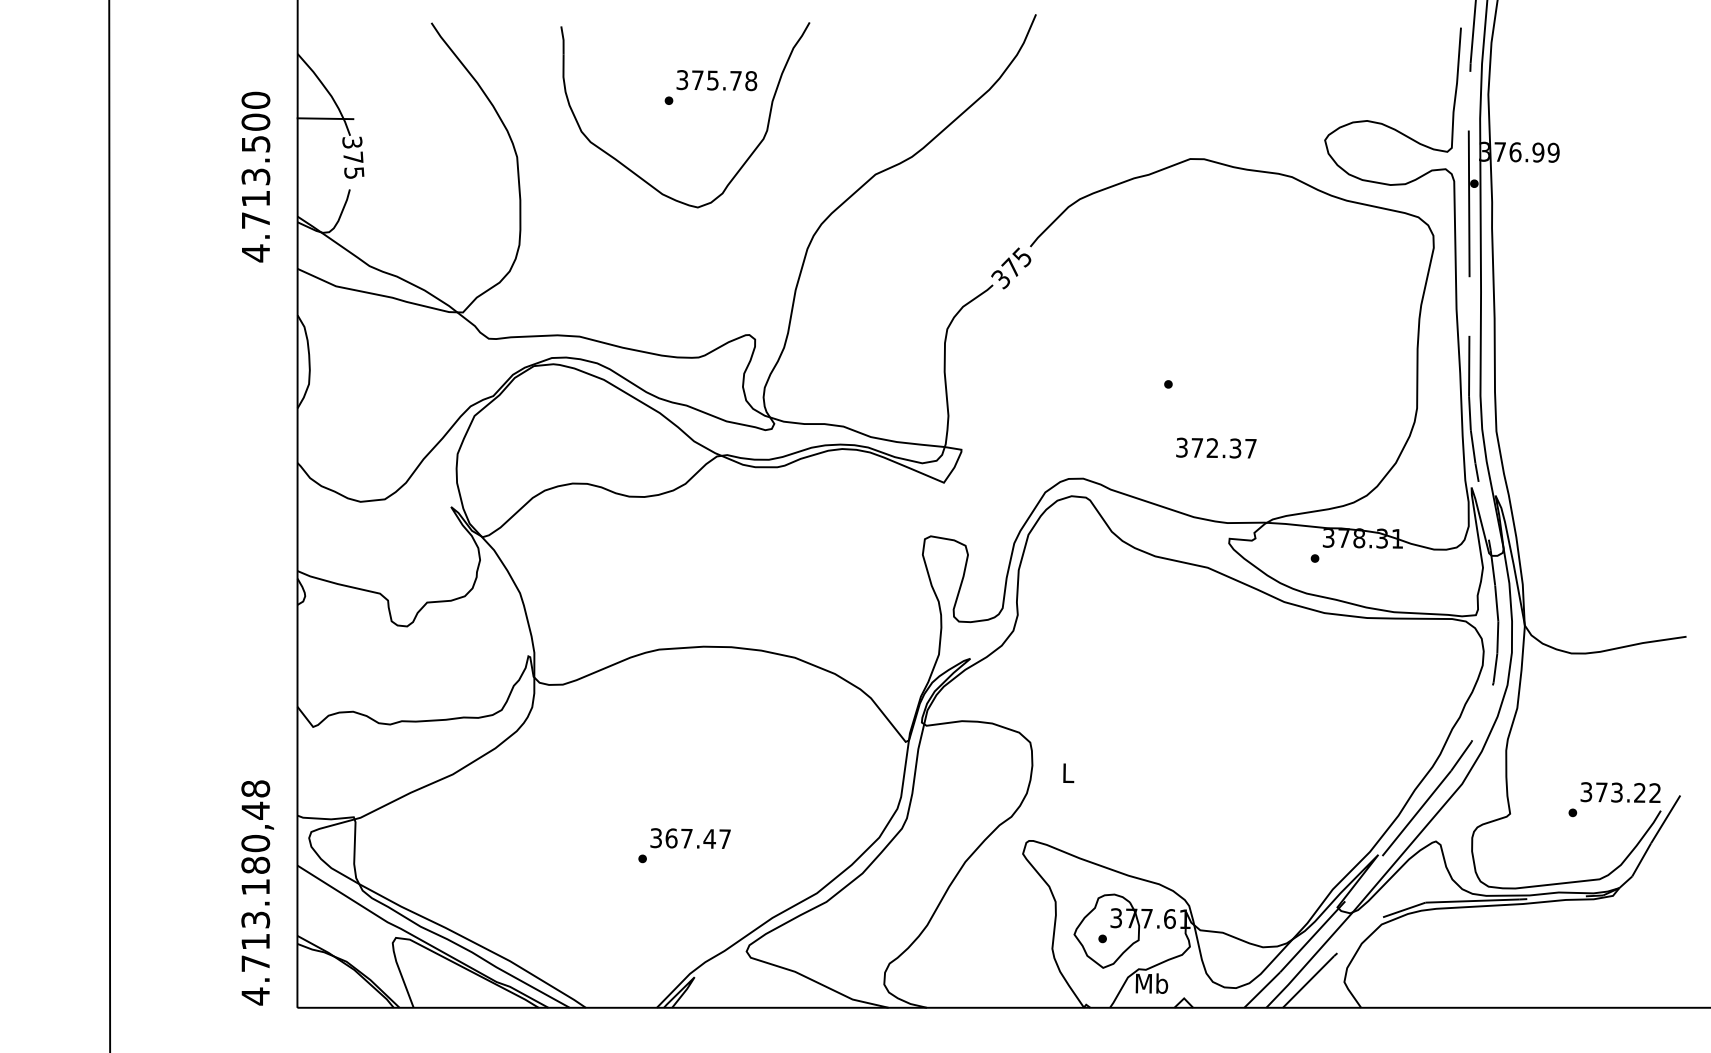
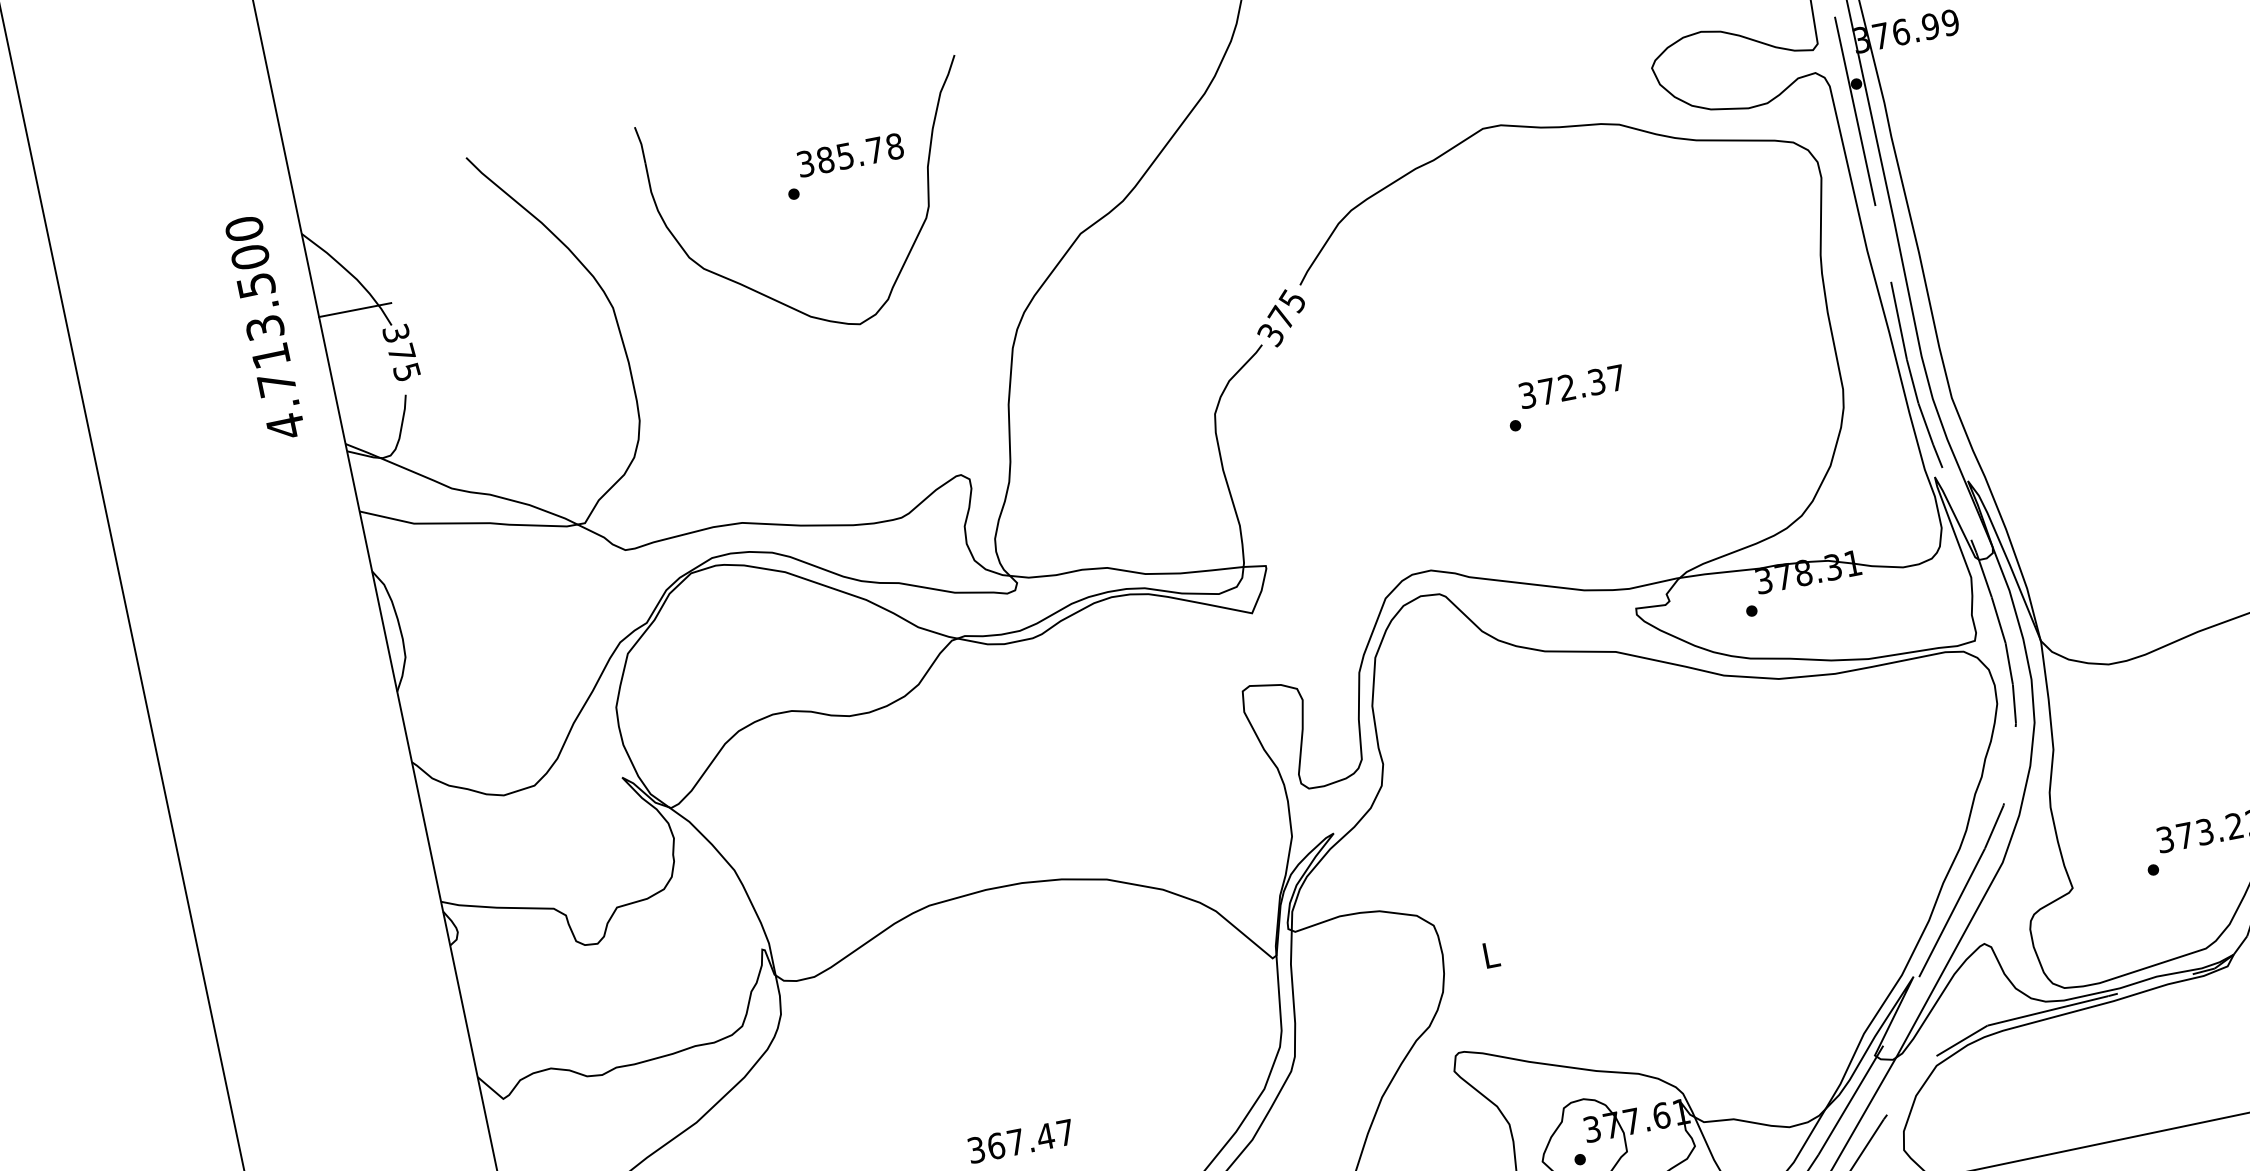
text: (697, 80) -> (825, 160), 375.78 -> 385.78
text: (255, 176) -> (264, 327), moved
text: (1216, 447) -> (1571, 385), moved

